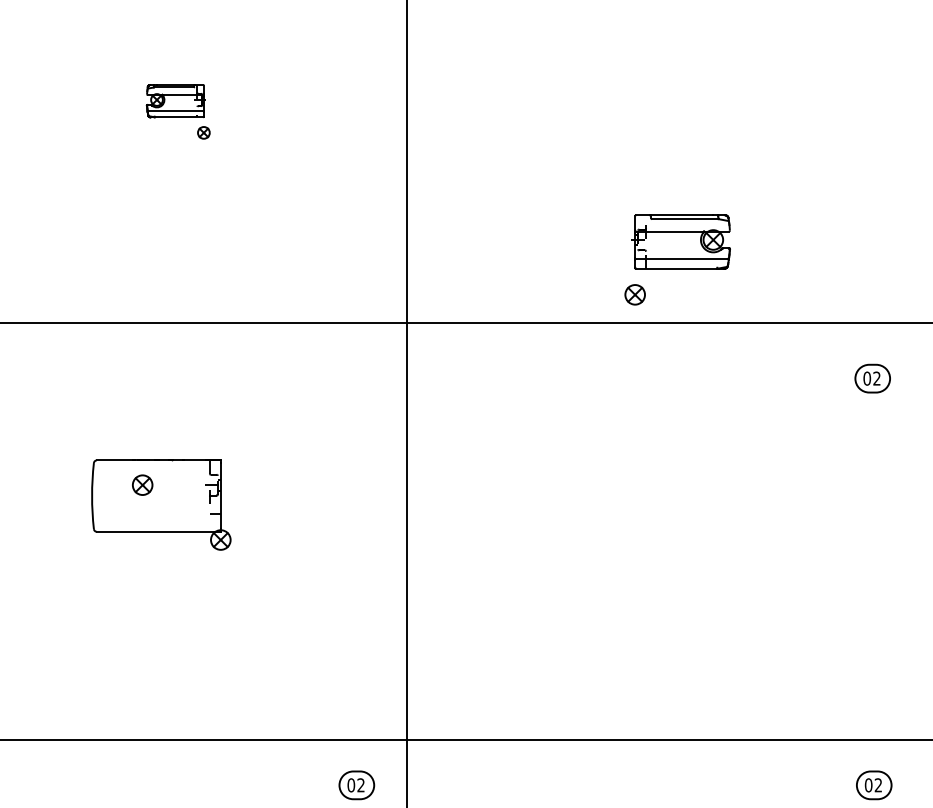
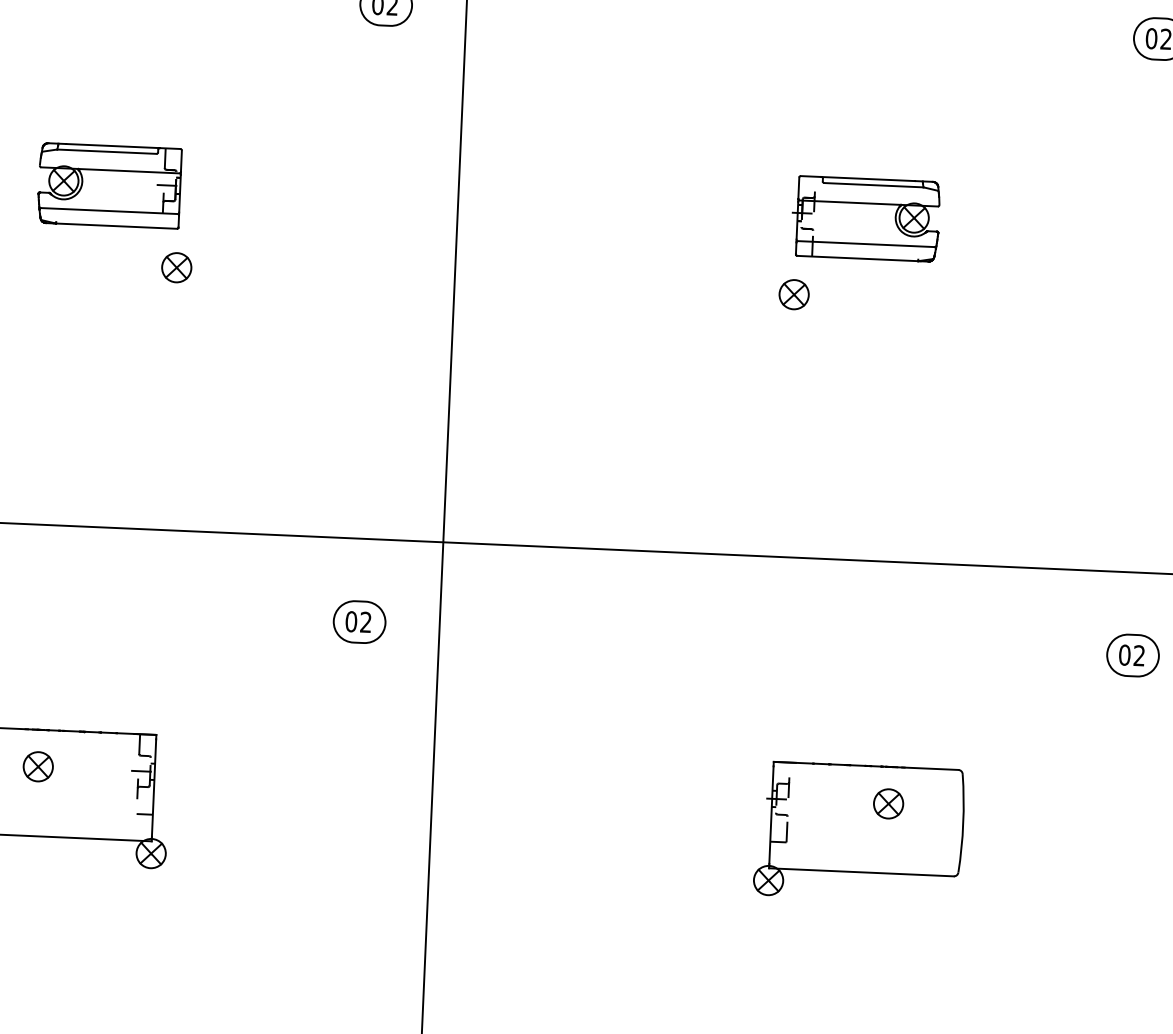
part: (178, 111) -> (116, 212), size x1.67
part: (677, 259) -> (859, 244), moved
part: (353, 378) -> (359, 621), added
part: (694, 504) -> (859, 831), added

